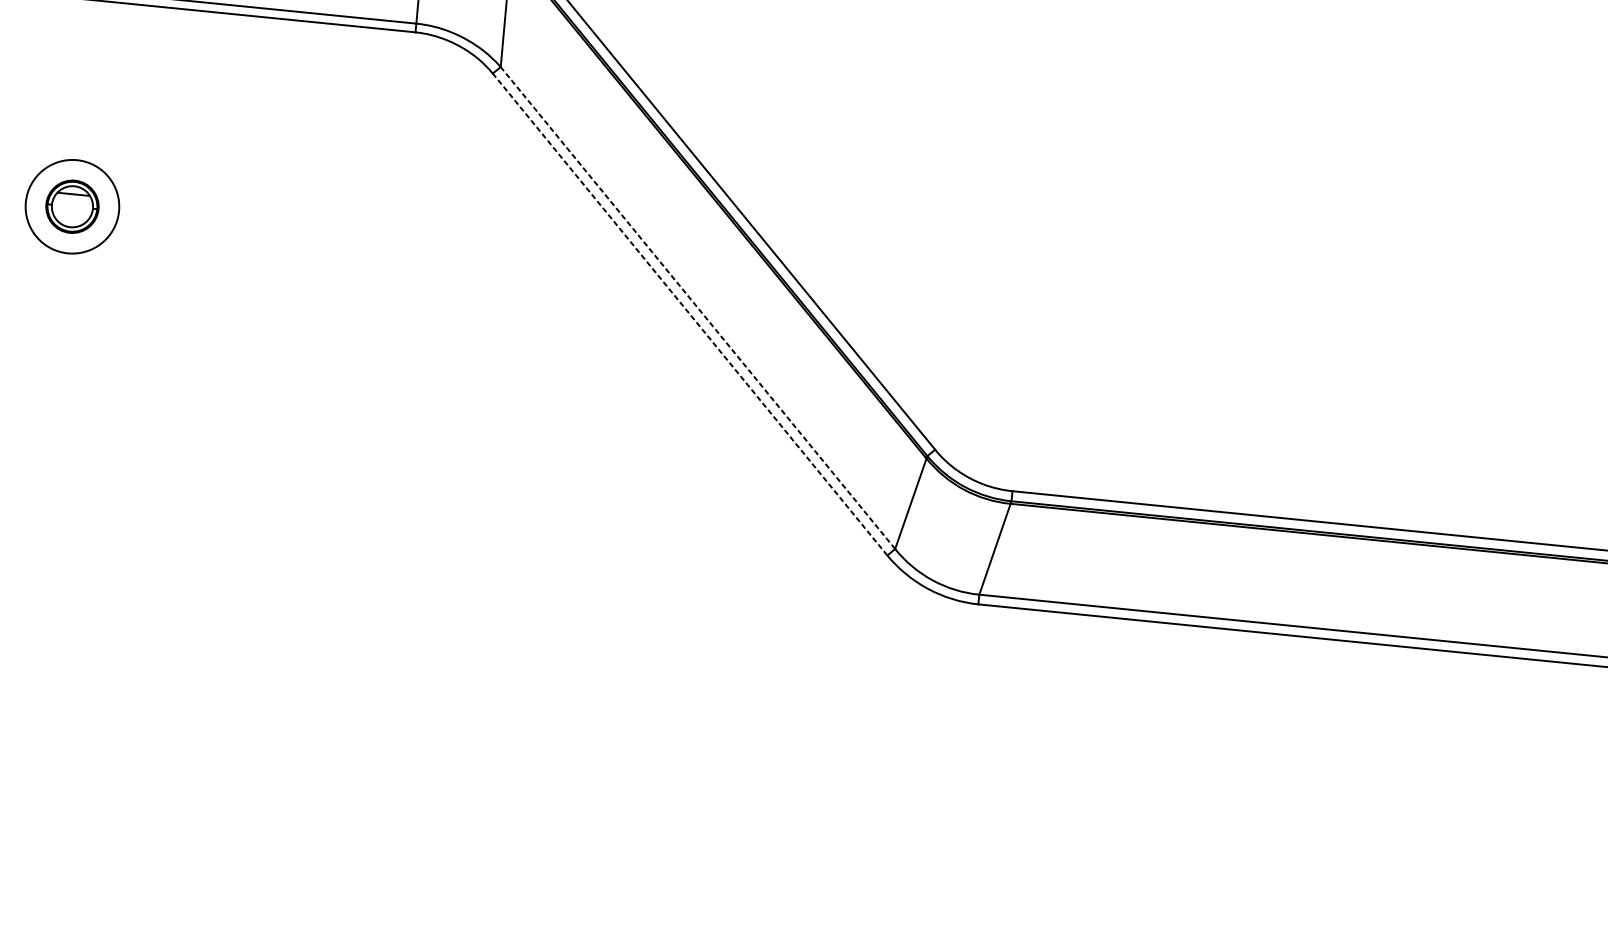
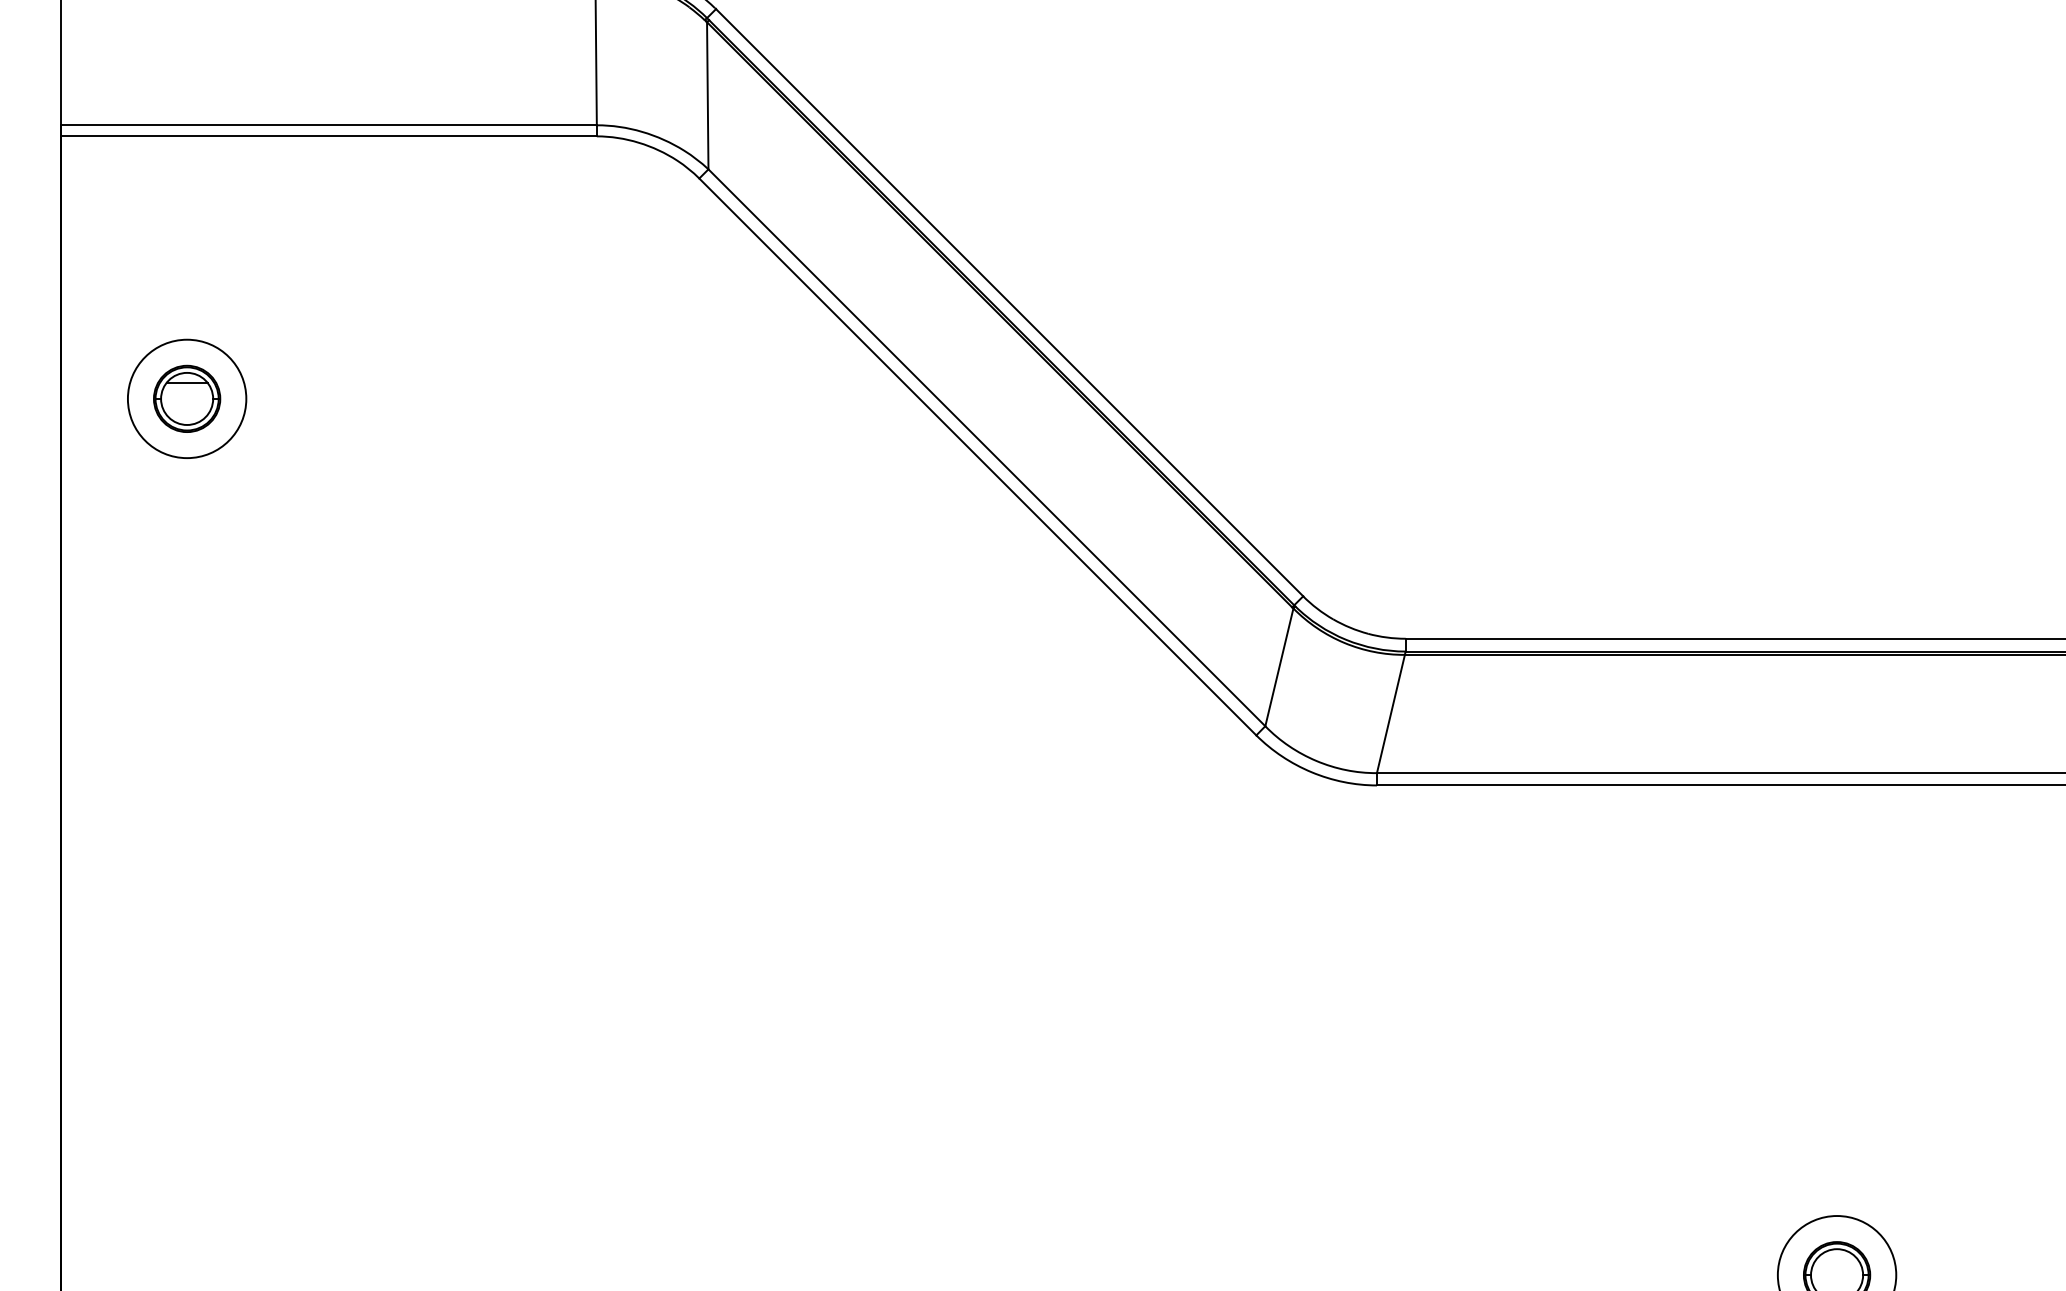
line: (697, 307) -> (986, 447), dashed -> solid
line: (689, 314) -> (977, 456), dashed -> solid

